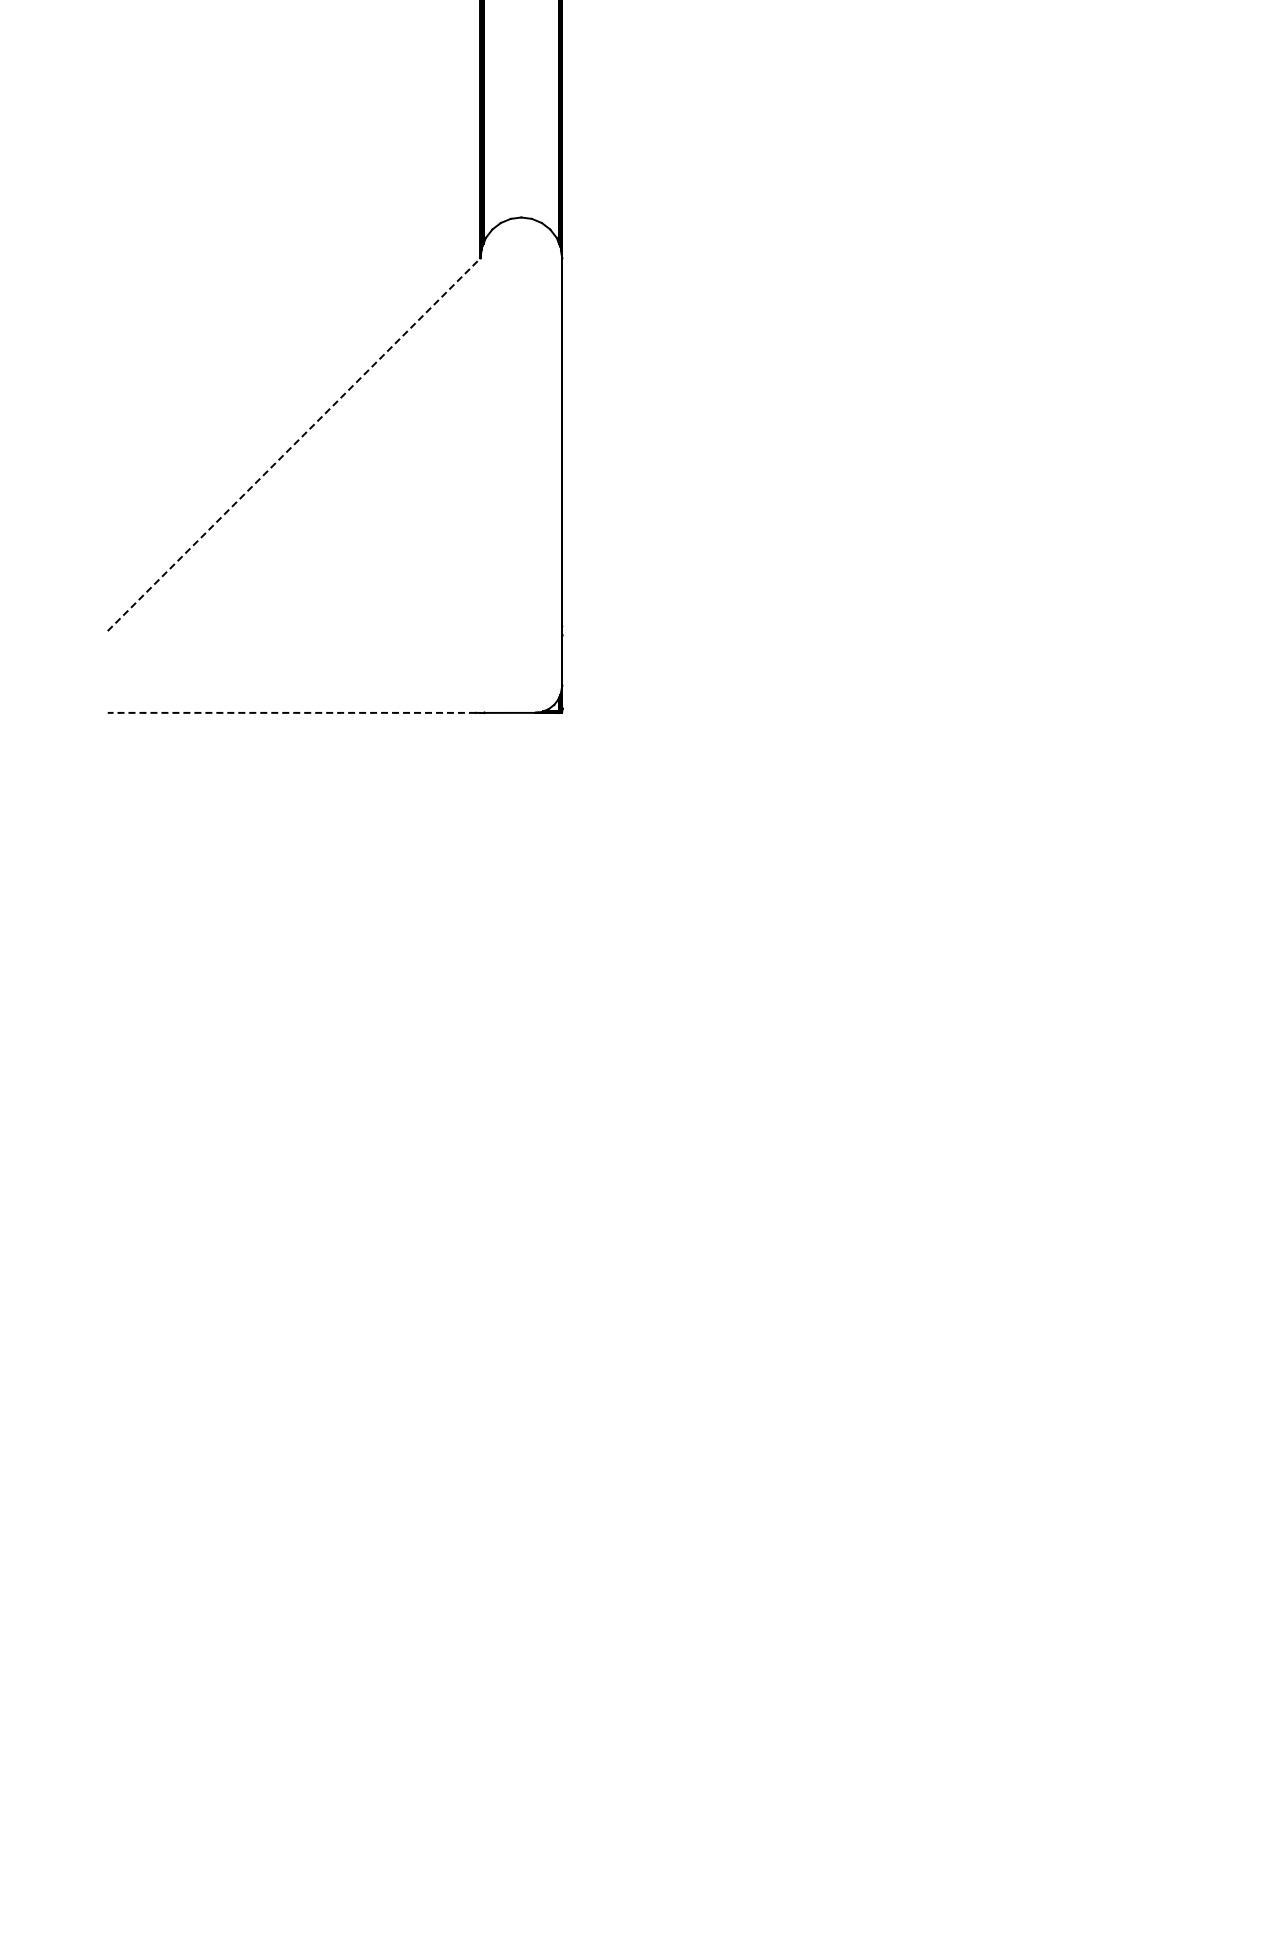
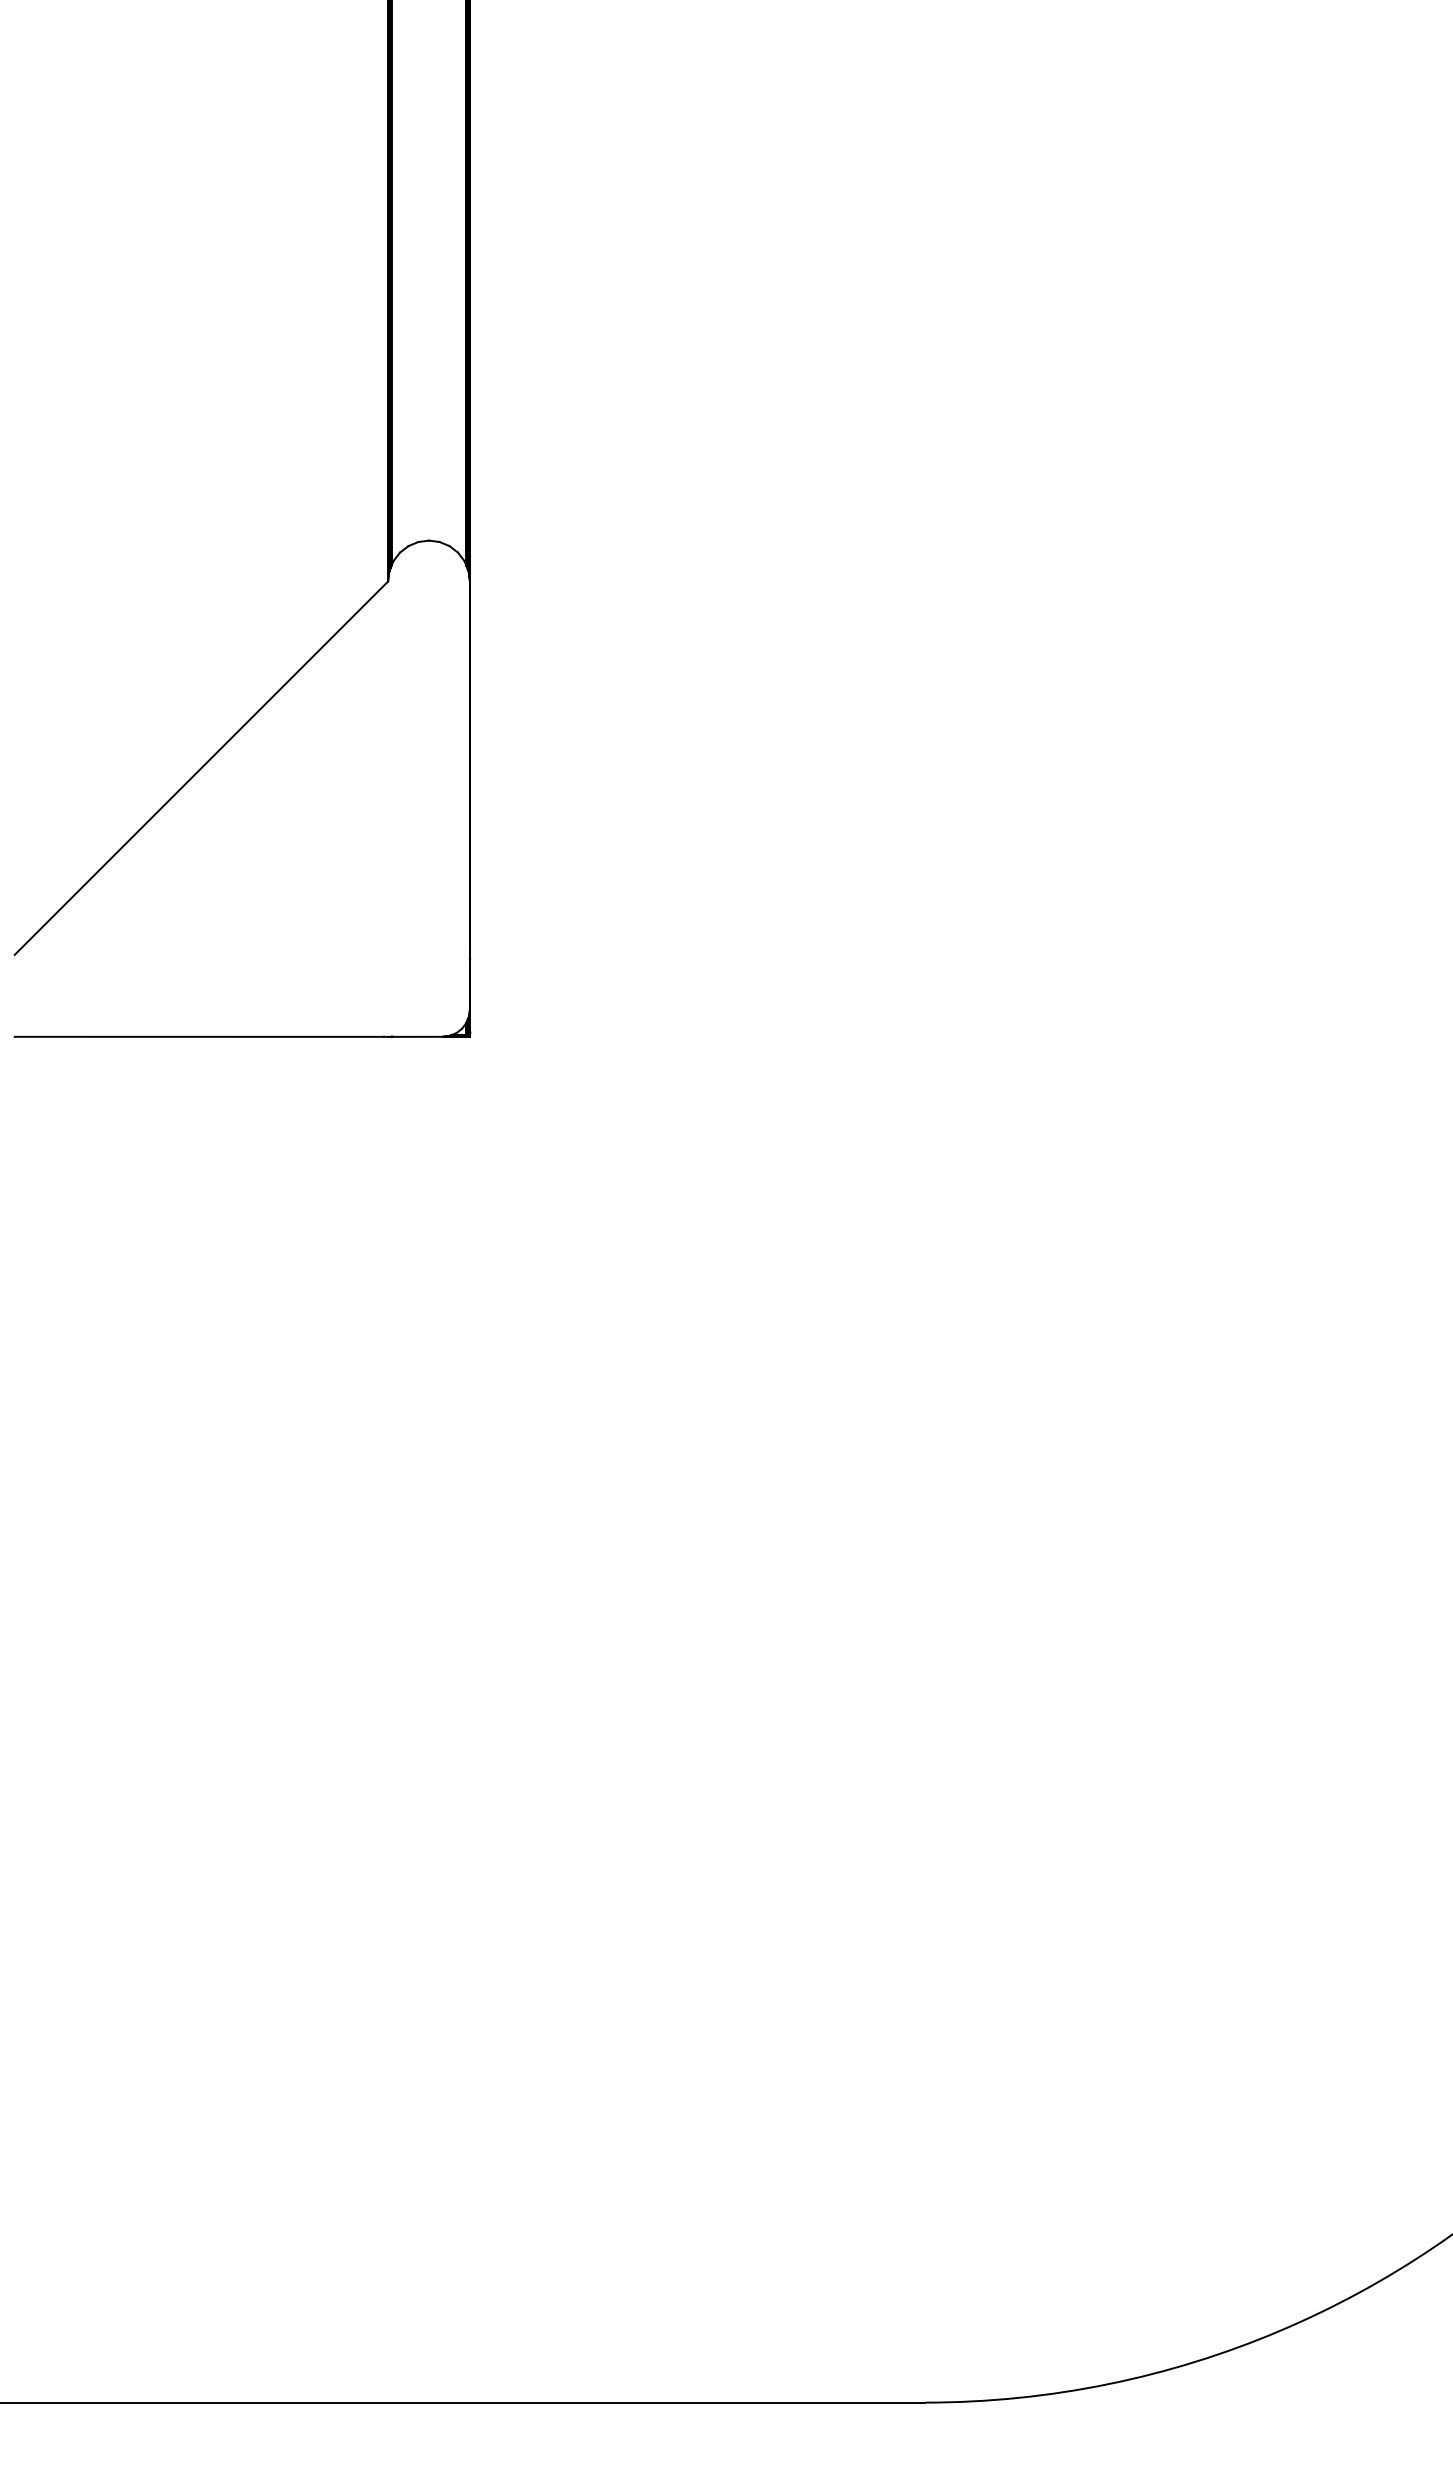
line: (294, 445) -> (201, 768), dashed -> solid
line: (291, 712) -> (198, 1036), dashed -> solid

